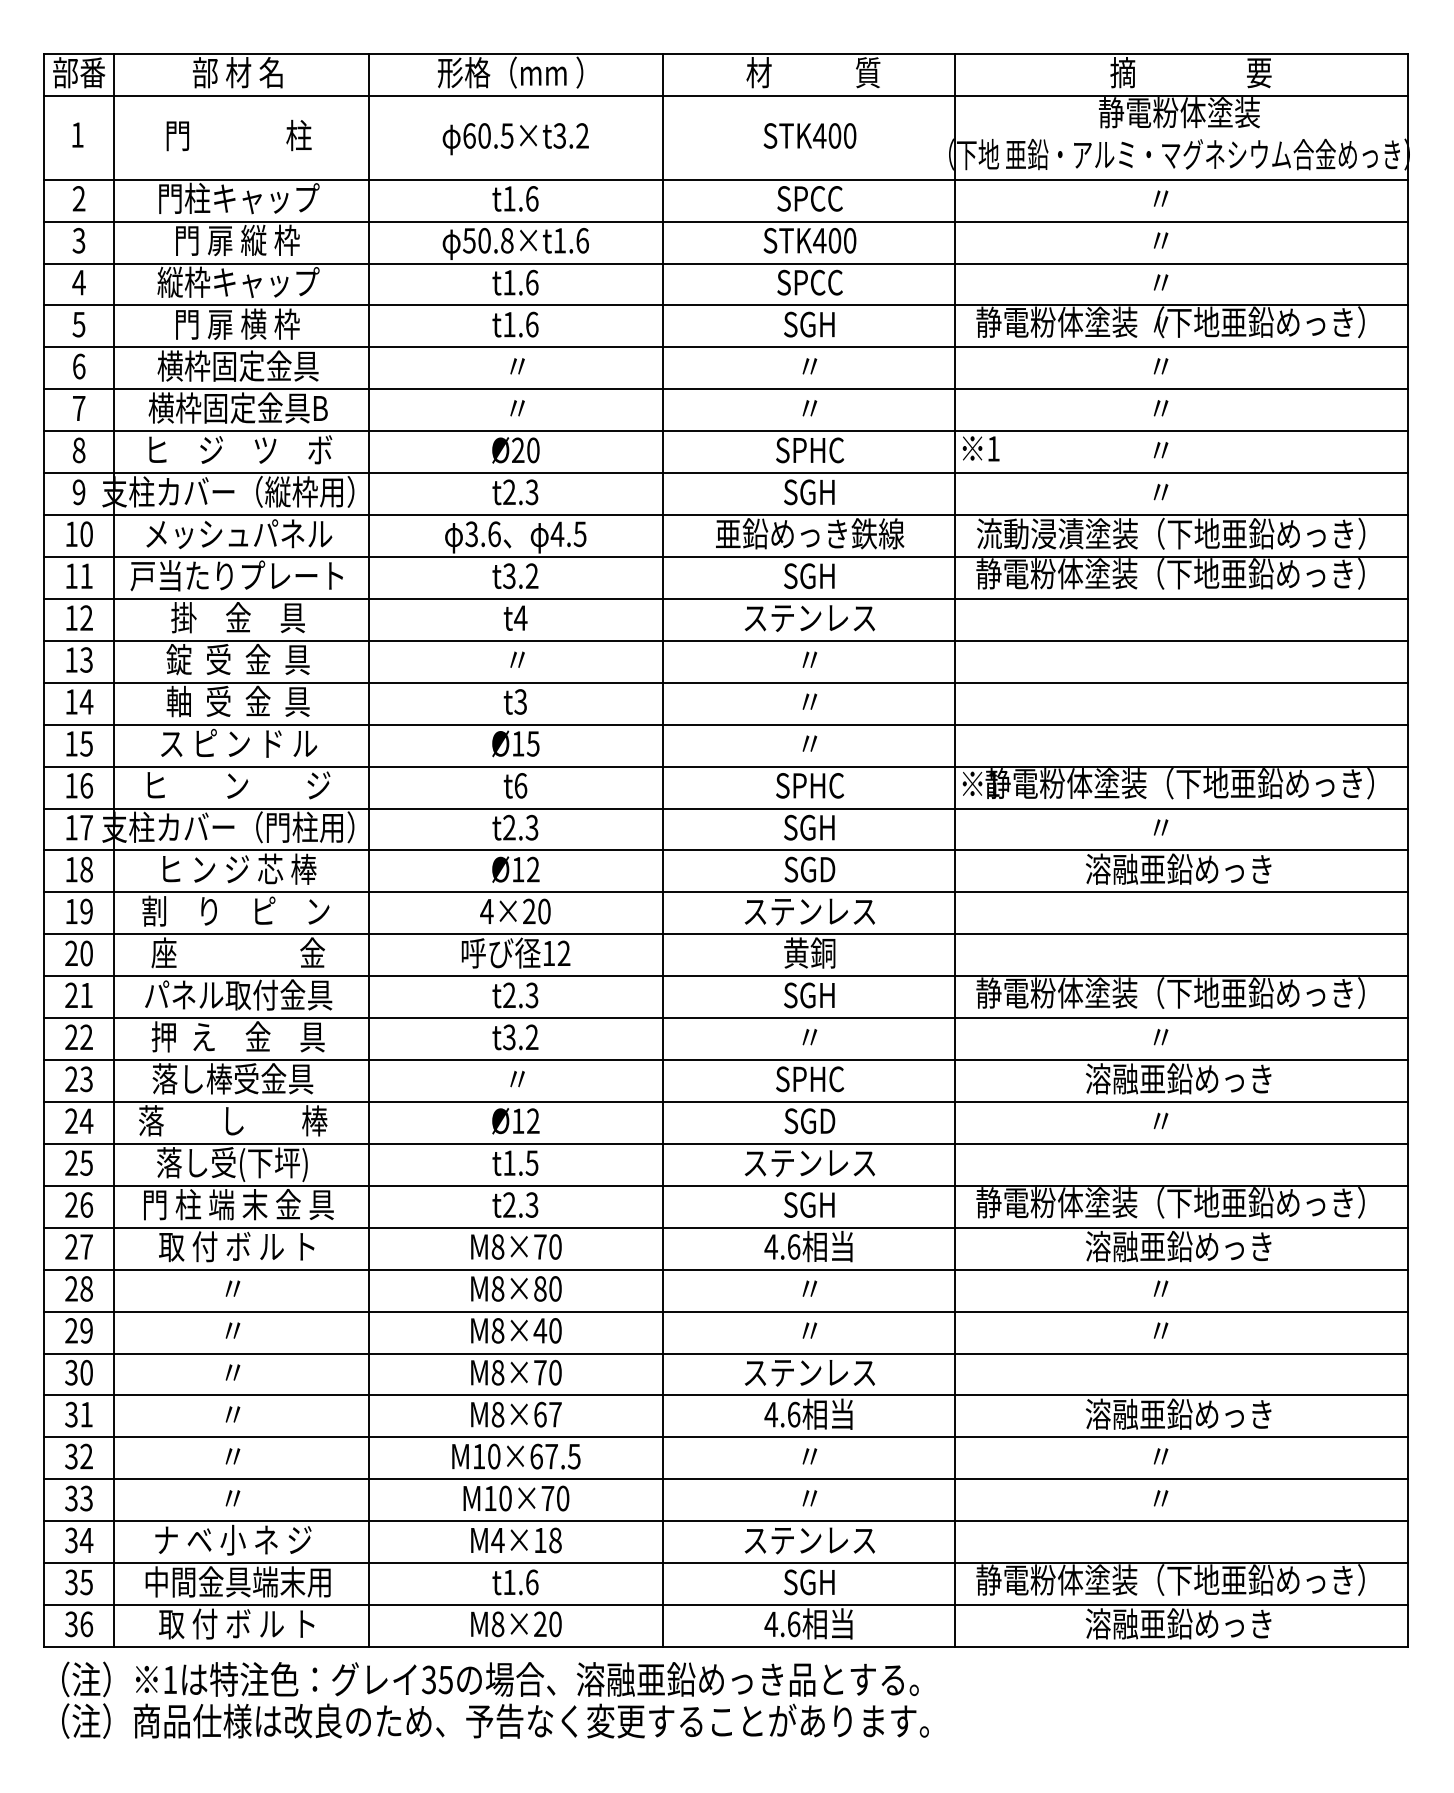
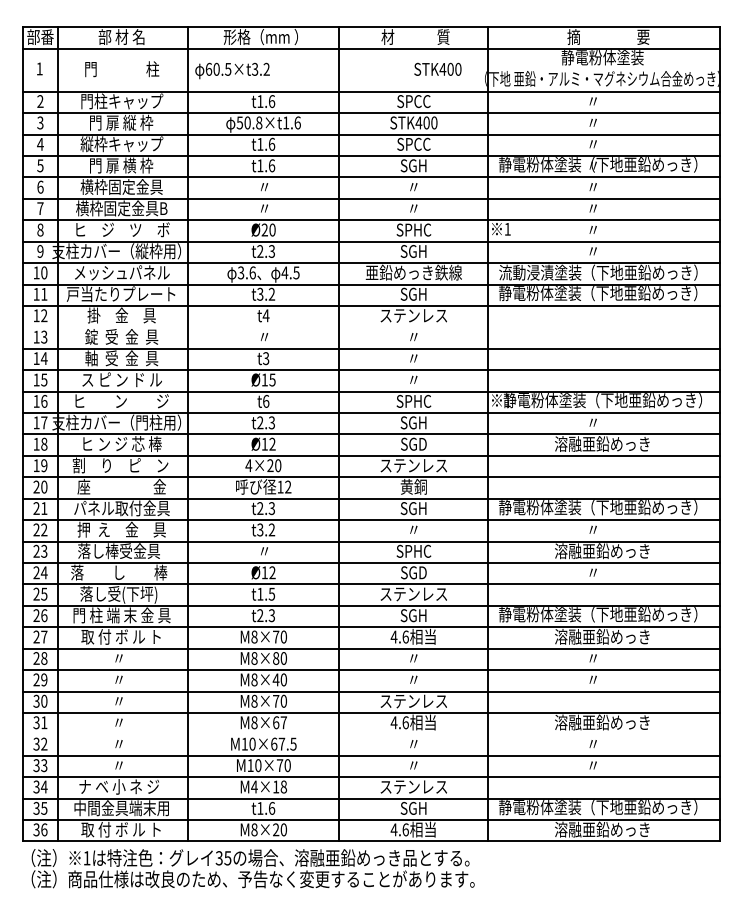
text: (809, 134) -> (437, 68), moved
text: (515, 138) -> (232, 70), moved
line: (725, 641) -> (370, 327), removed
line: (725, 1437) -> (370, 734), removed

